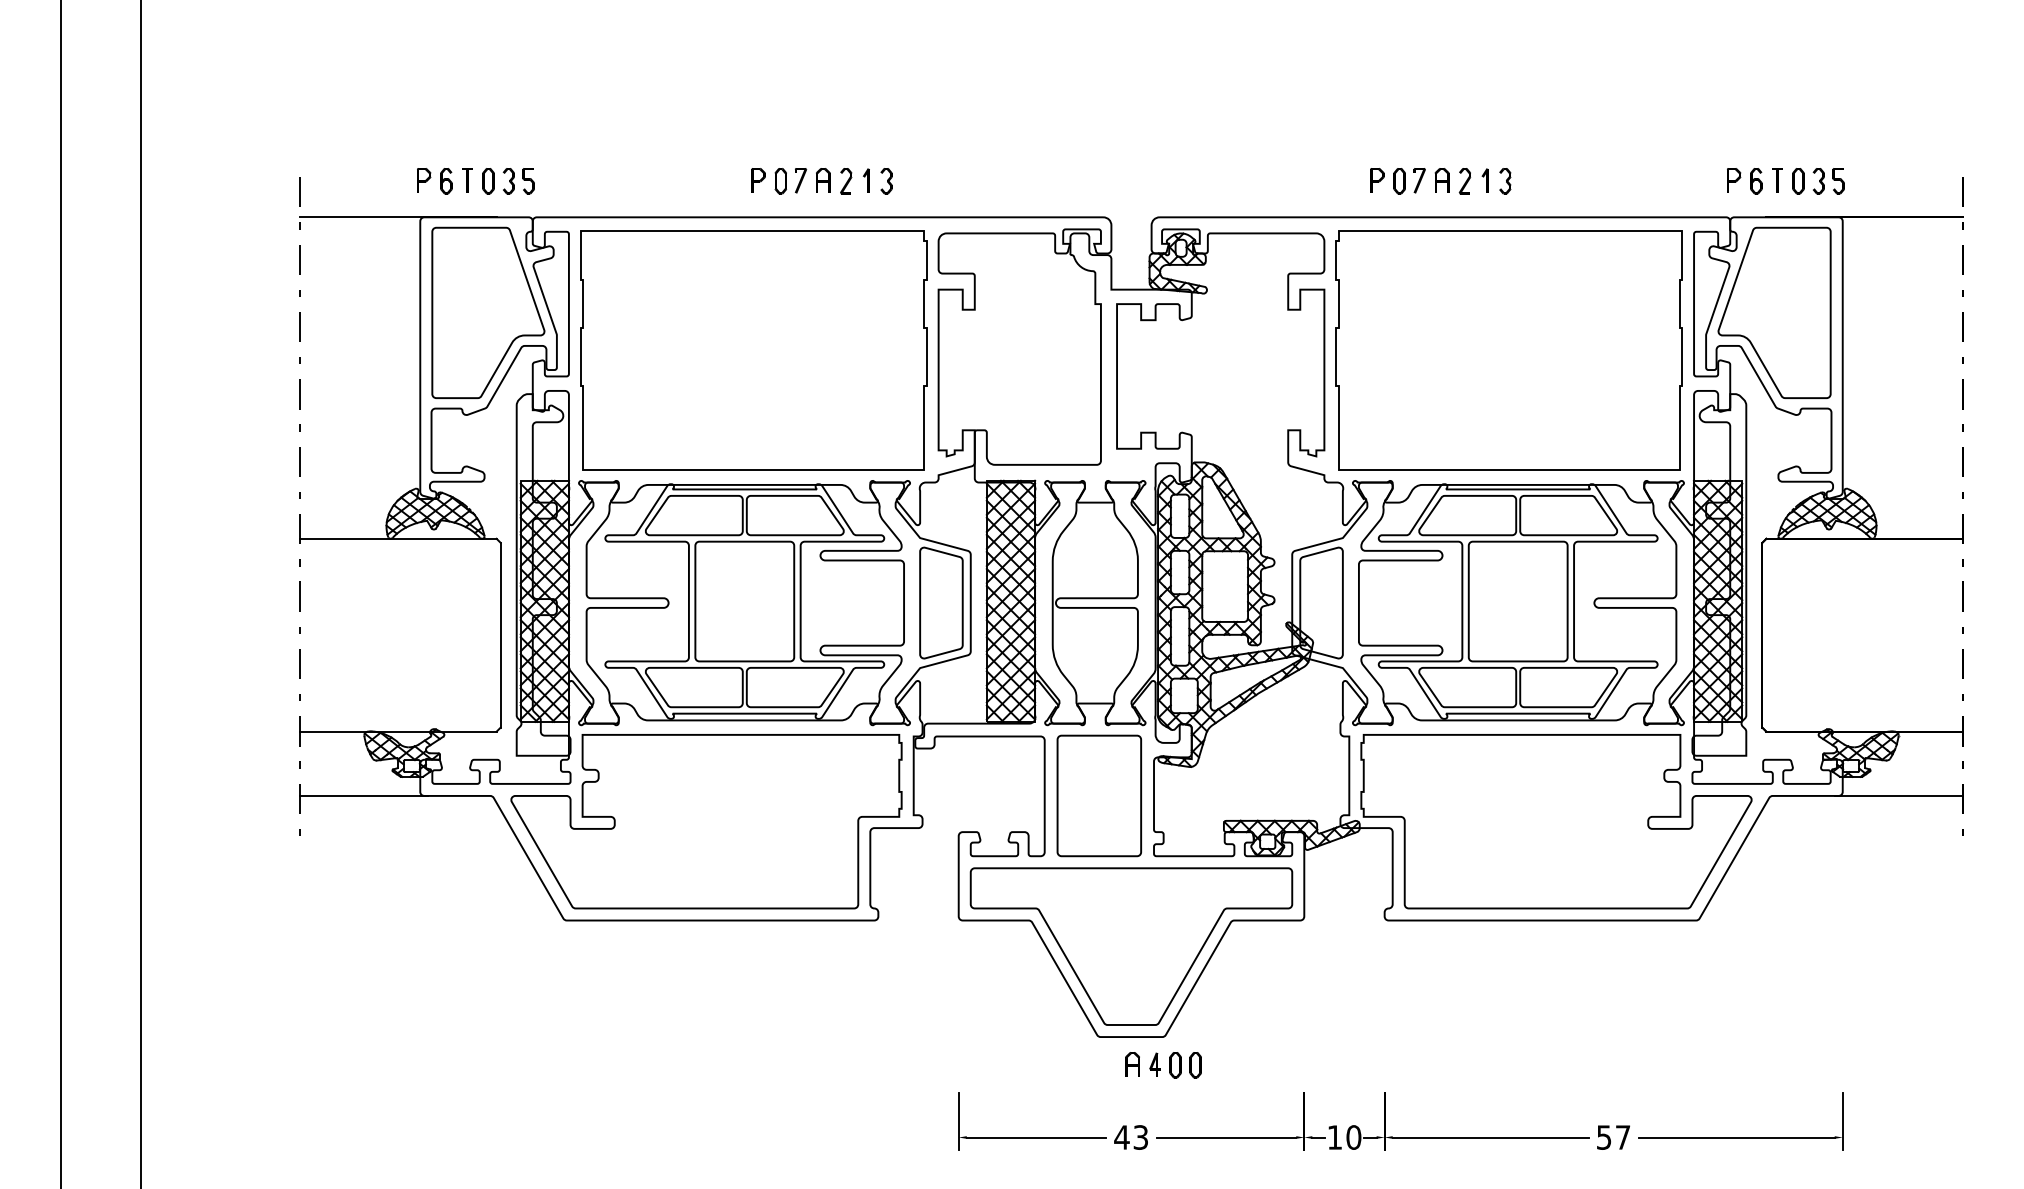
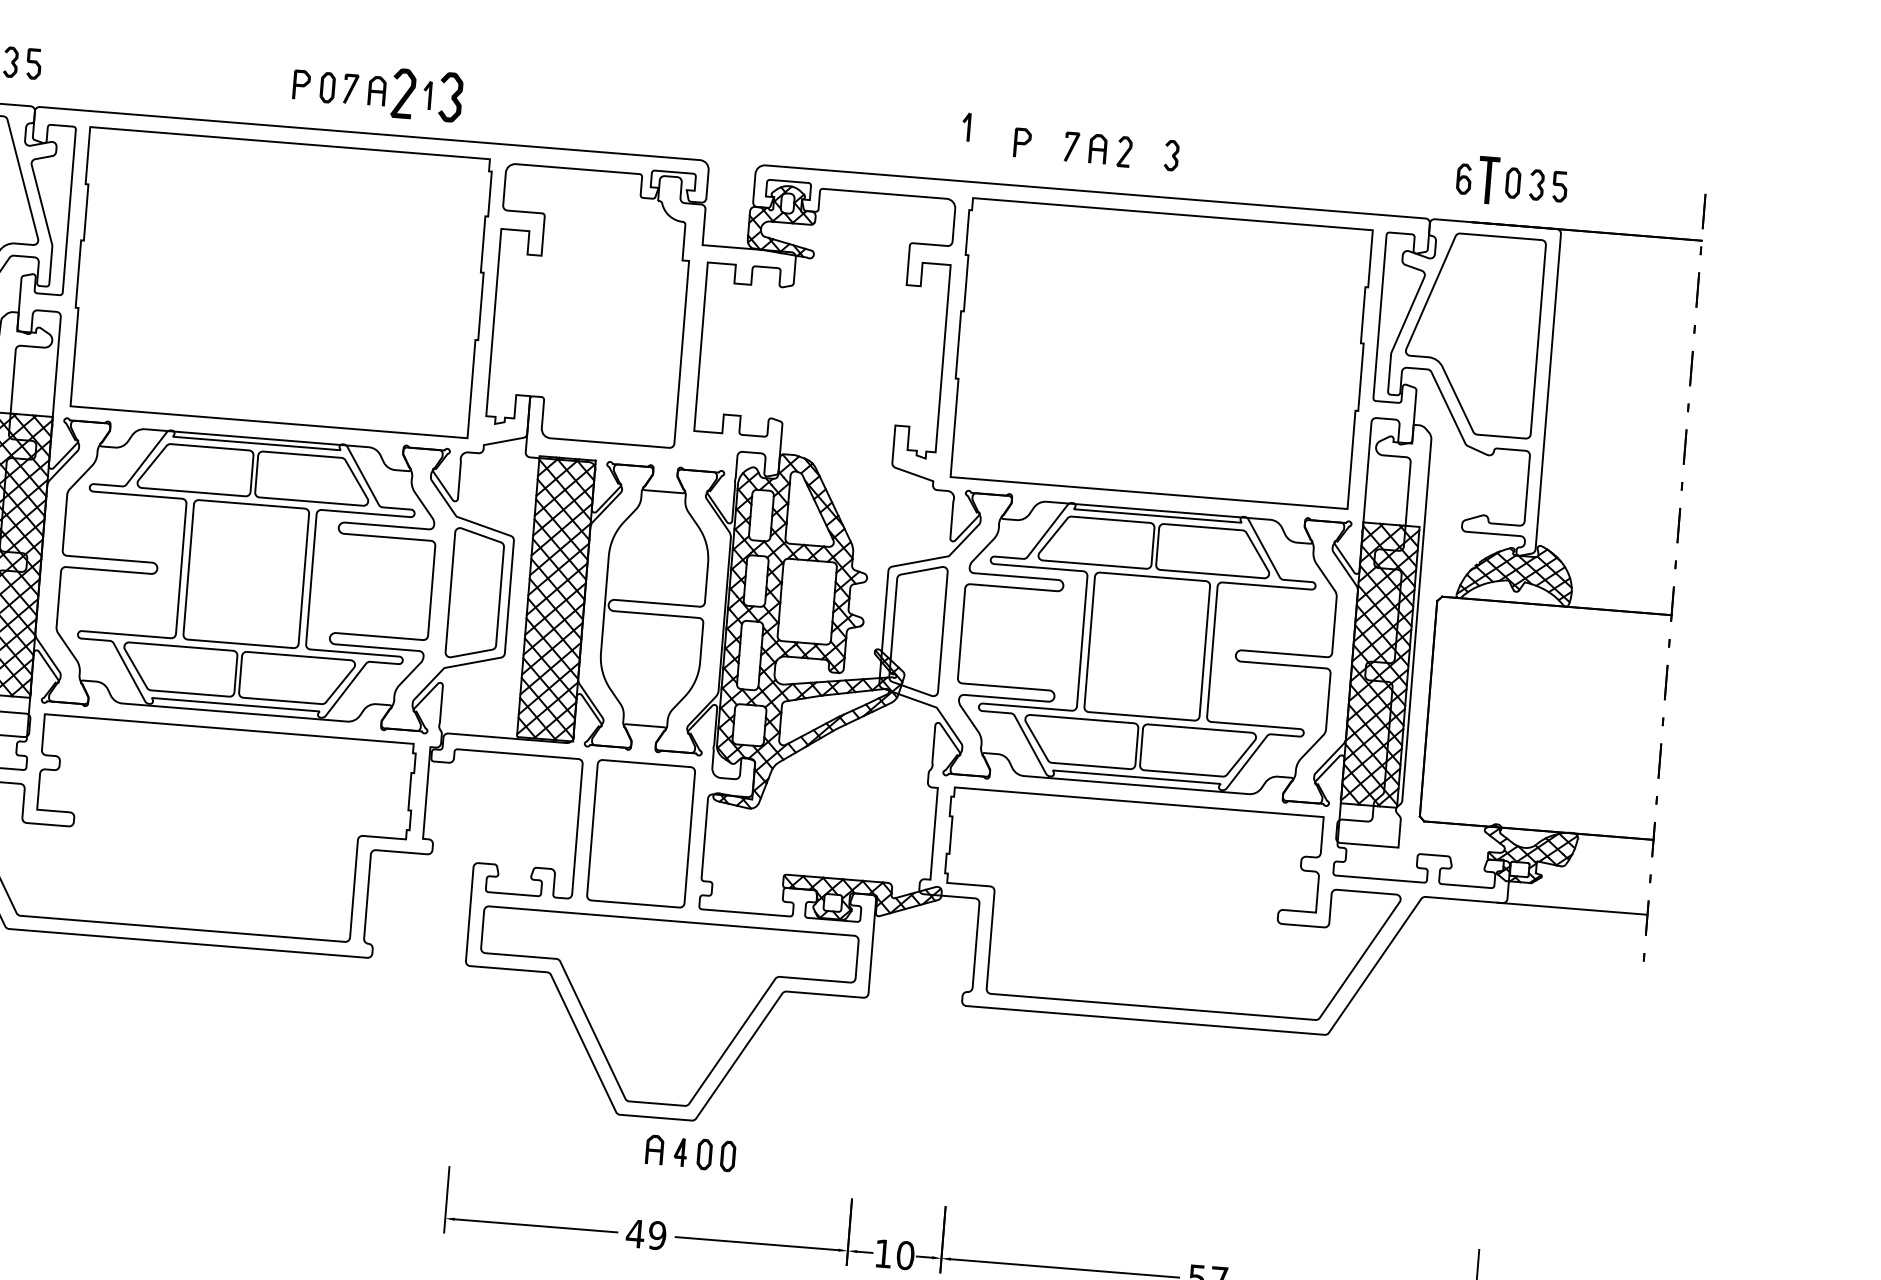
part: (1484, 180) -> (965, 126), moved
part: (1734, 180) -> (1438, 176), removed
part: (1777, 180) -> (1488, 180), size x1.6
part: (846, 181) -> (404, 94), size x1.6
part: (886, 181) -> (450, 98), size x1.6
part: (1399, 181) -> (1048, 146), removed
text: (1140, 1137) -> (657, 1235), 43 -> 49

